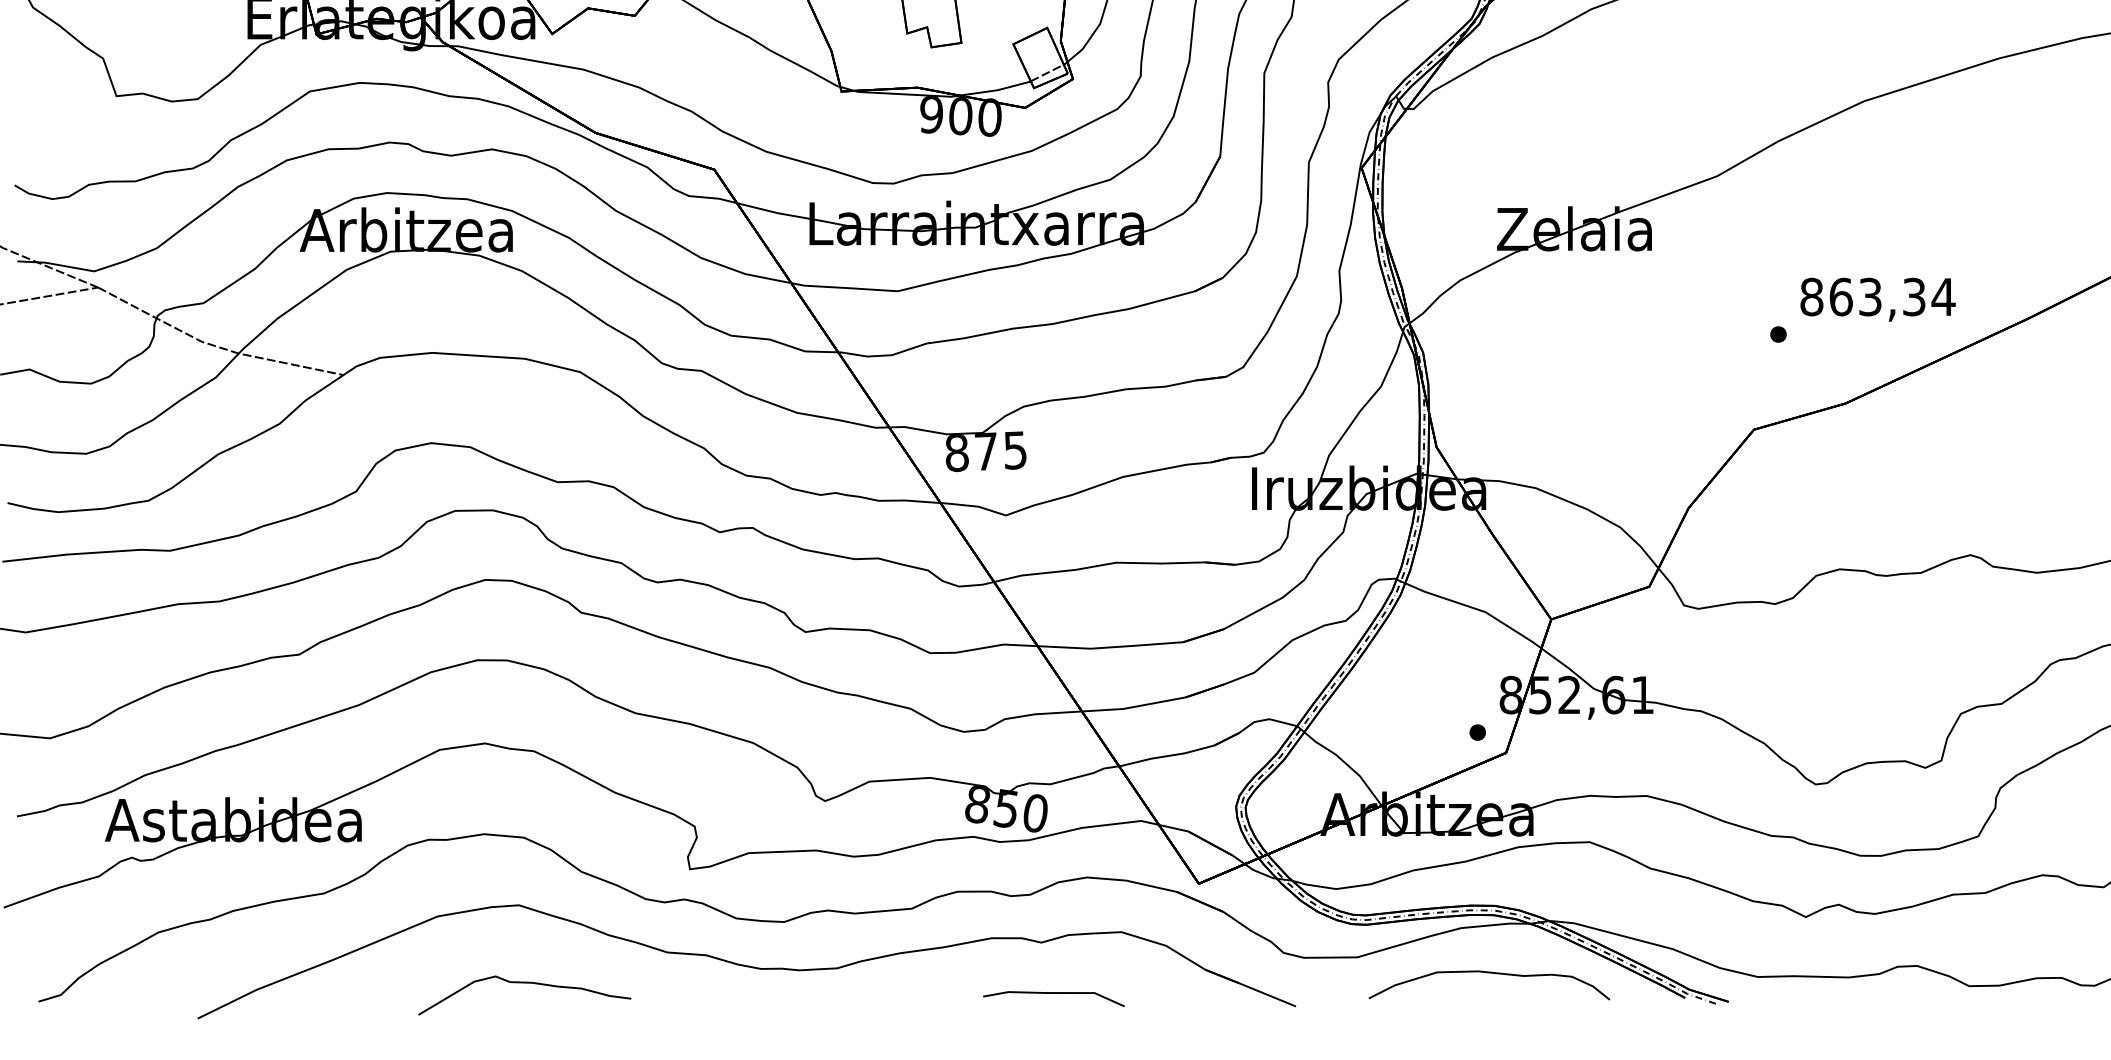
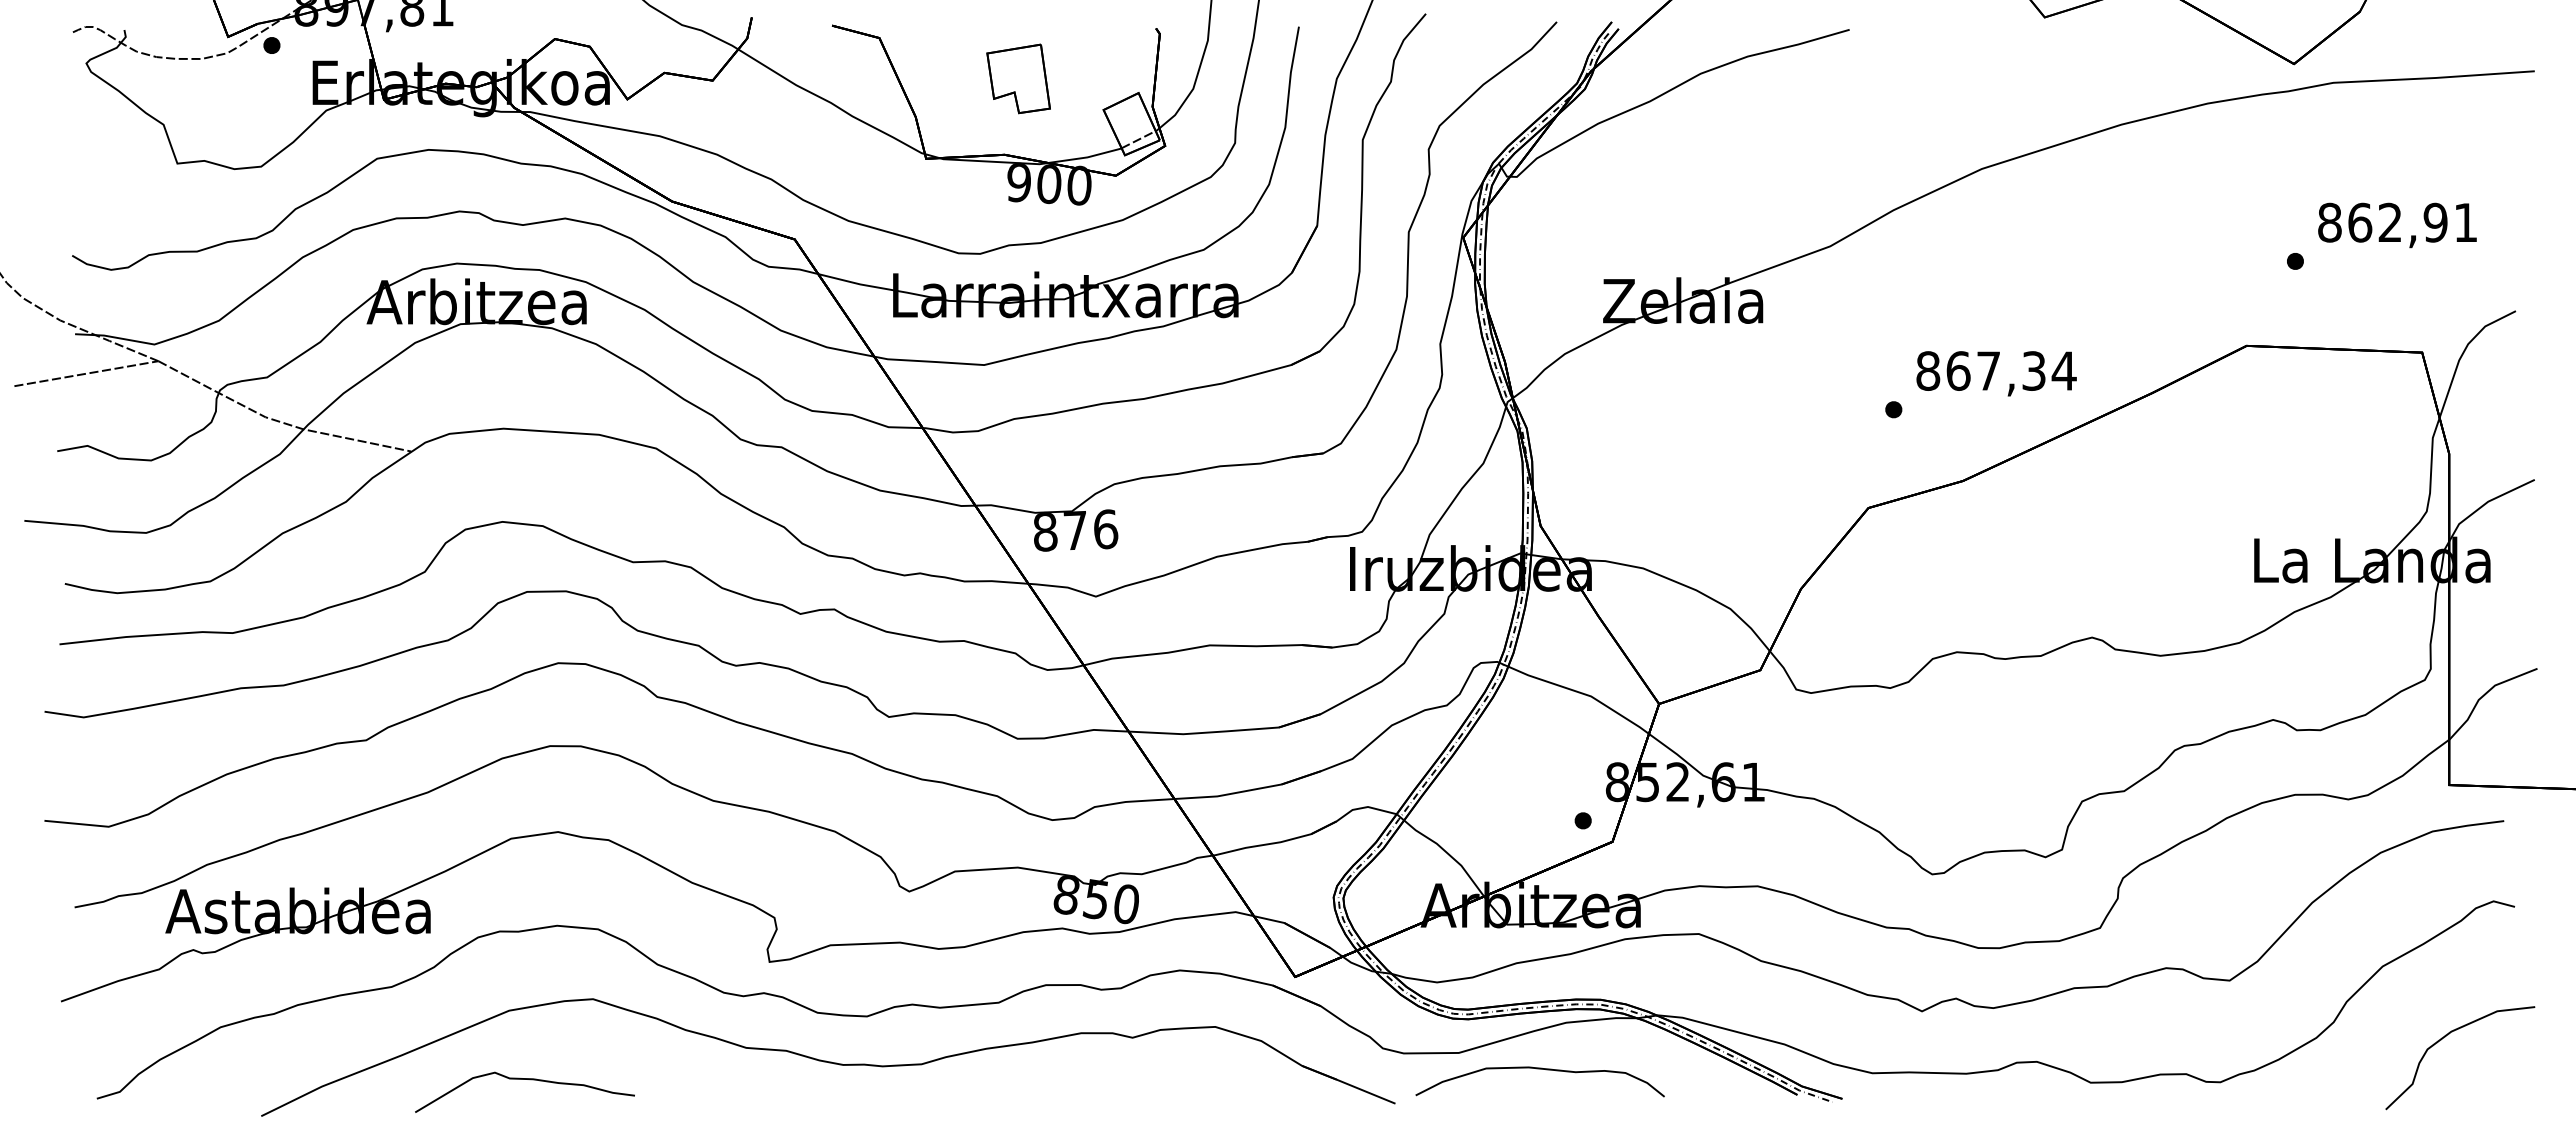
text: (1870, 296) -> (1988, 370), 863,34 -> 867,34
text: (1016, 450) -> (1106, 529), 875 -> 876
curve: (1488, 973) -> (1539, 1069), moved
curve: (524, 983) -> (524, 1079), moved
line: (1053, 993) -> (1145, 1090), removed

